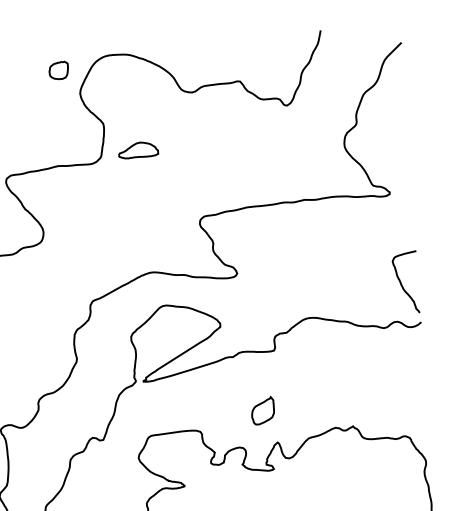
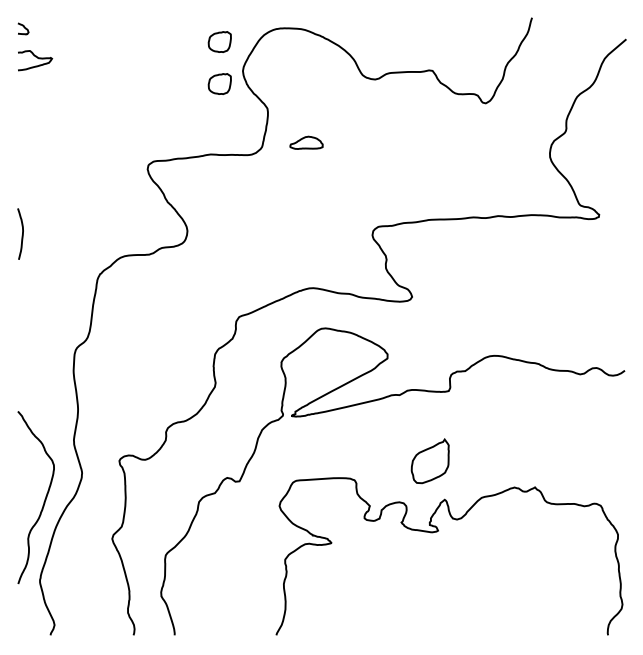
part: (61, 105) -> (219, 83), added
part: (138, 149) -> (306, 142), size x0.7
curve: (401, 283) -> (605, 323), removed
part: (263, 410) -> (430, 460), size x1.4

